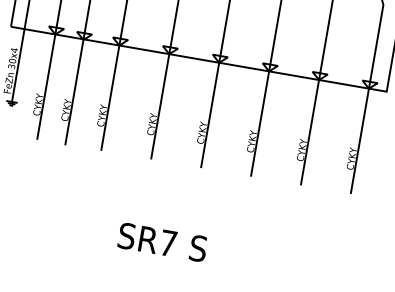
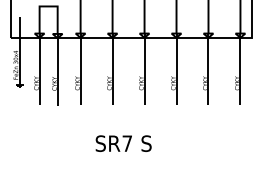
text: (162, 242) -> (123, 143), moved

